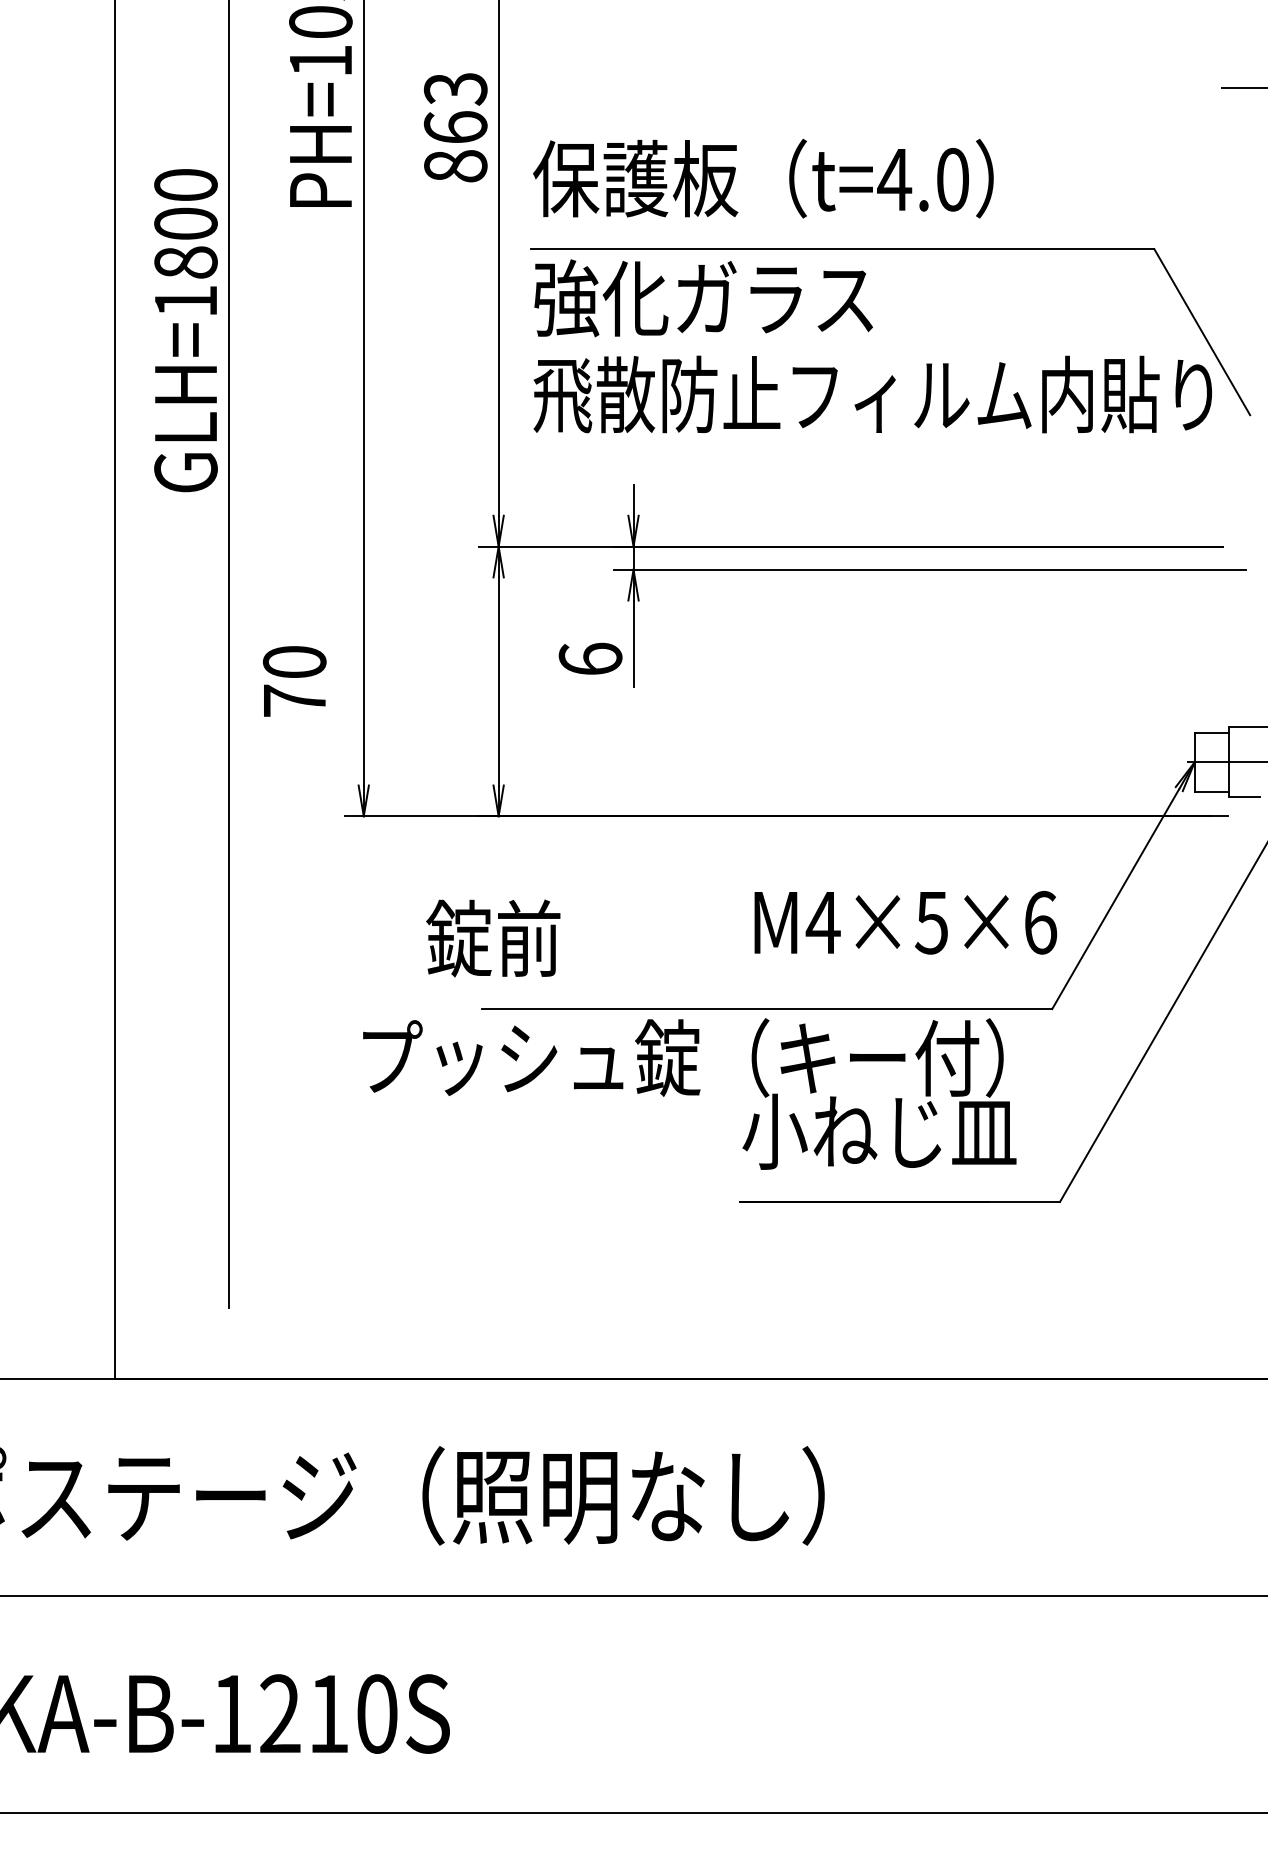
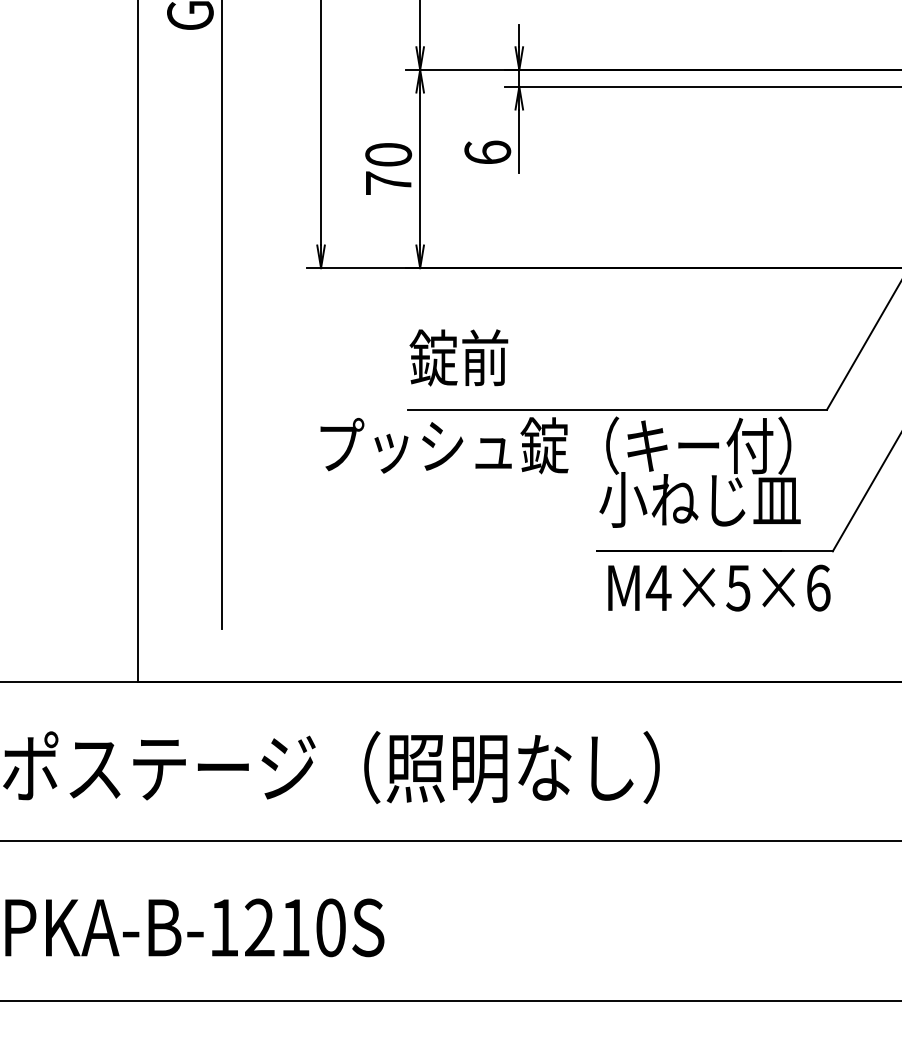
text: (294, 681) -> (388, 169), moved
text: (905, 922) -> (719, 587), moved
text: (493, 938) -> (459, 357), moved

